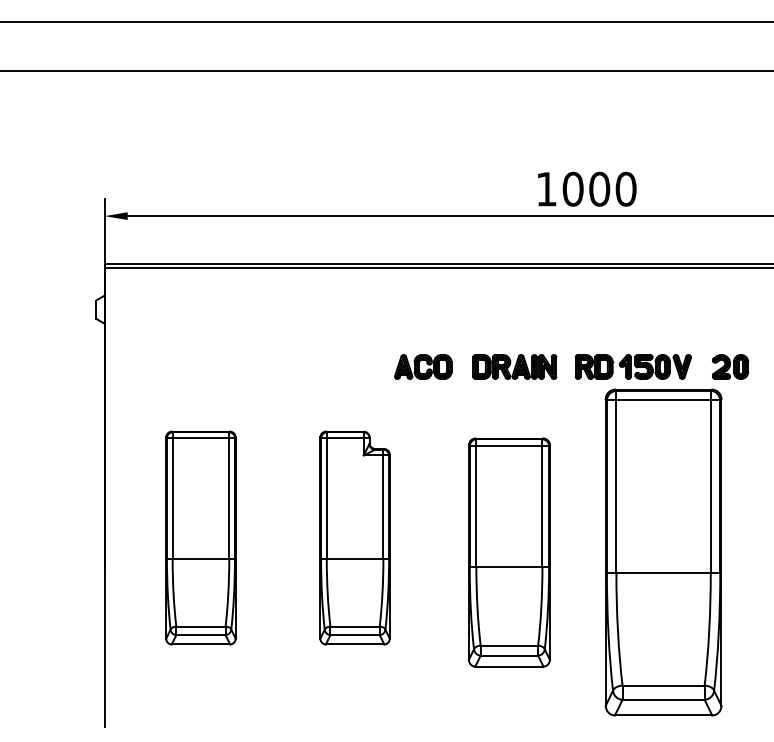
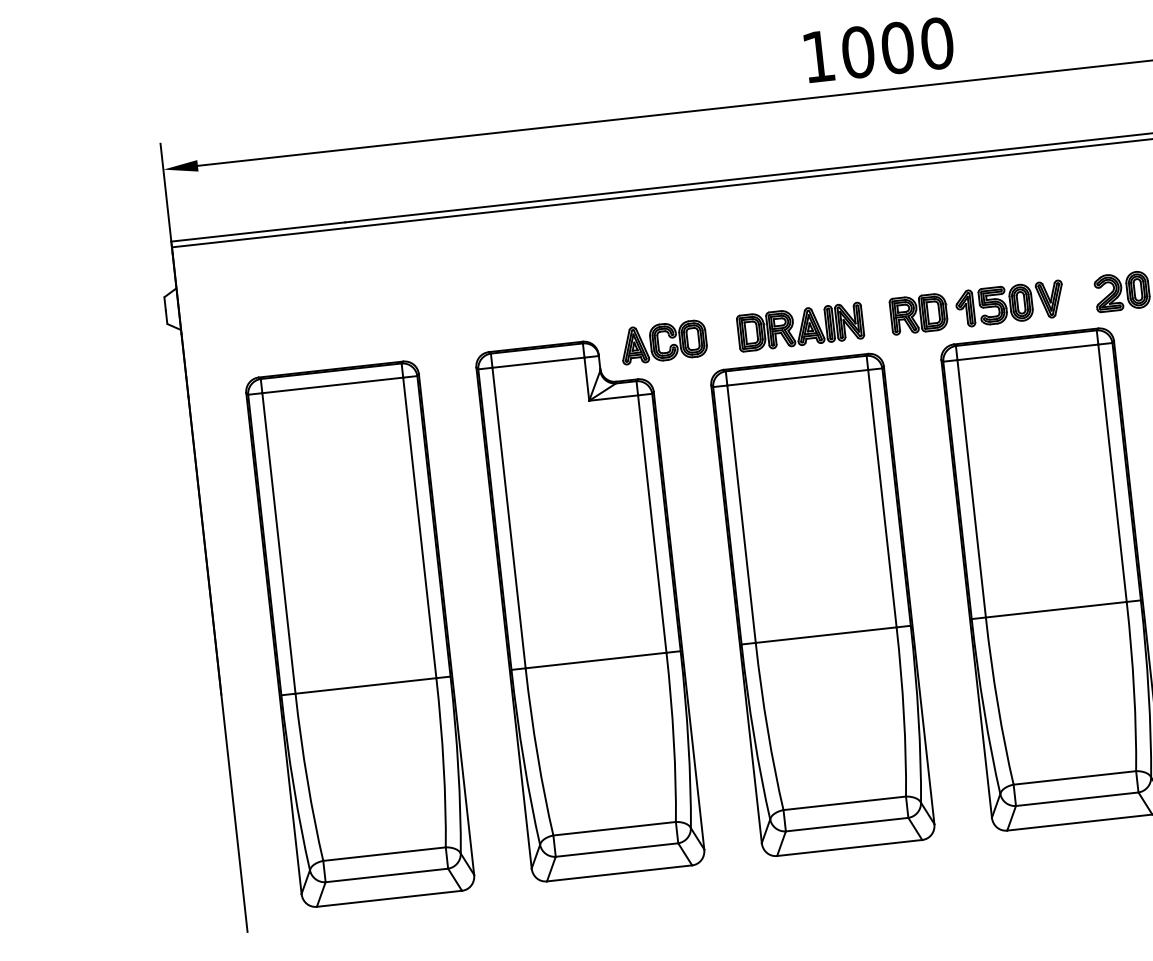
part: (200, 537) -> (359, 633), size x1.67
part: (354, 537) -> (589, 607), size x1.67
part: (509, 552) -> (823, 604), size x1.43

